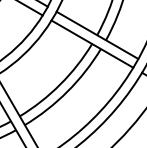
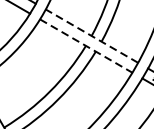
line: (97, 35) -> (91, 36), solid -> dashed
line: (92, 44) -> (86, 46), solid -> dashed

